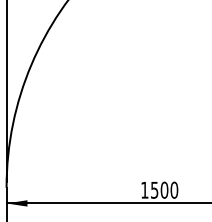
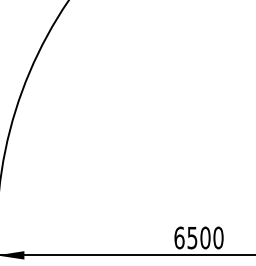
text: (144, 189) -> (179, 236), 1500 -> 6500

